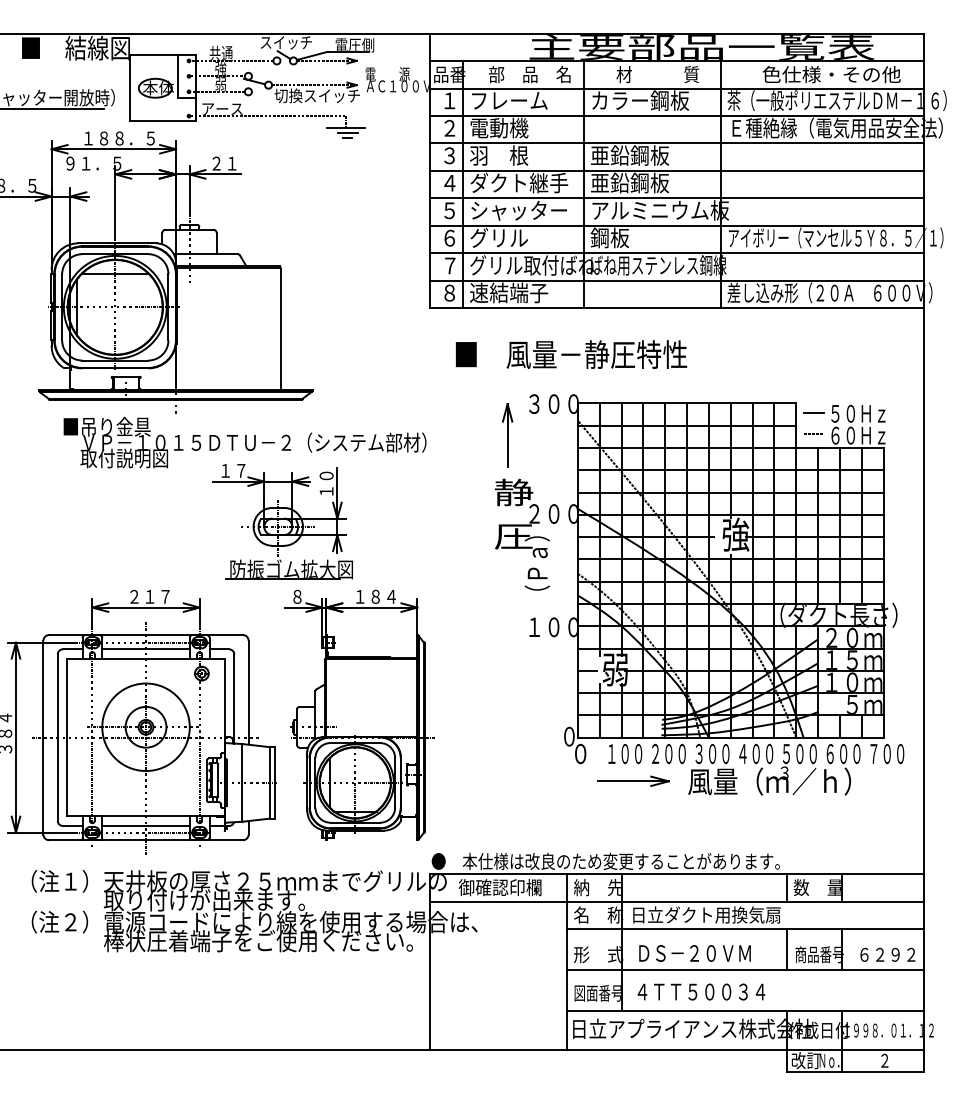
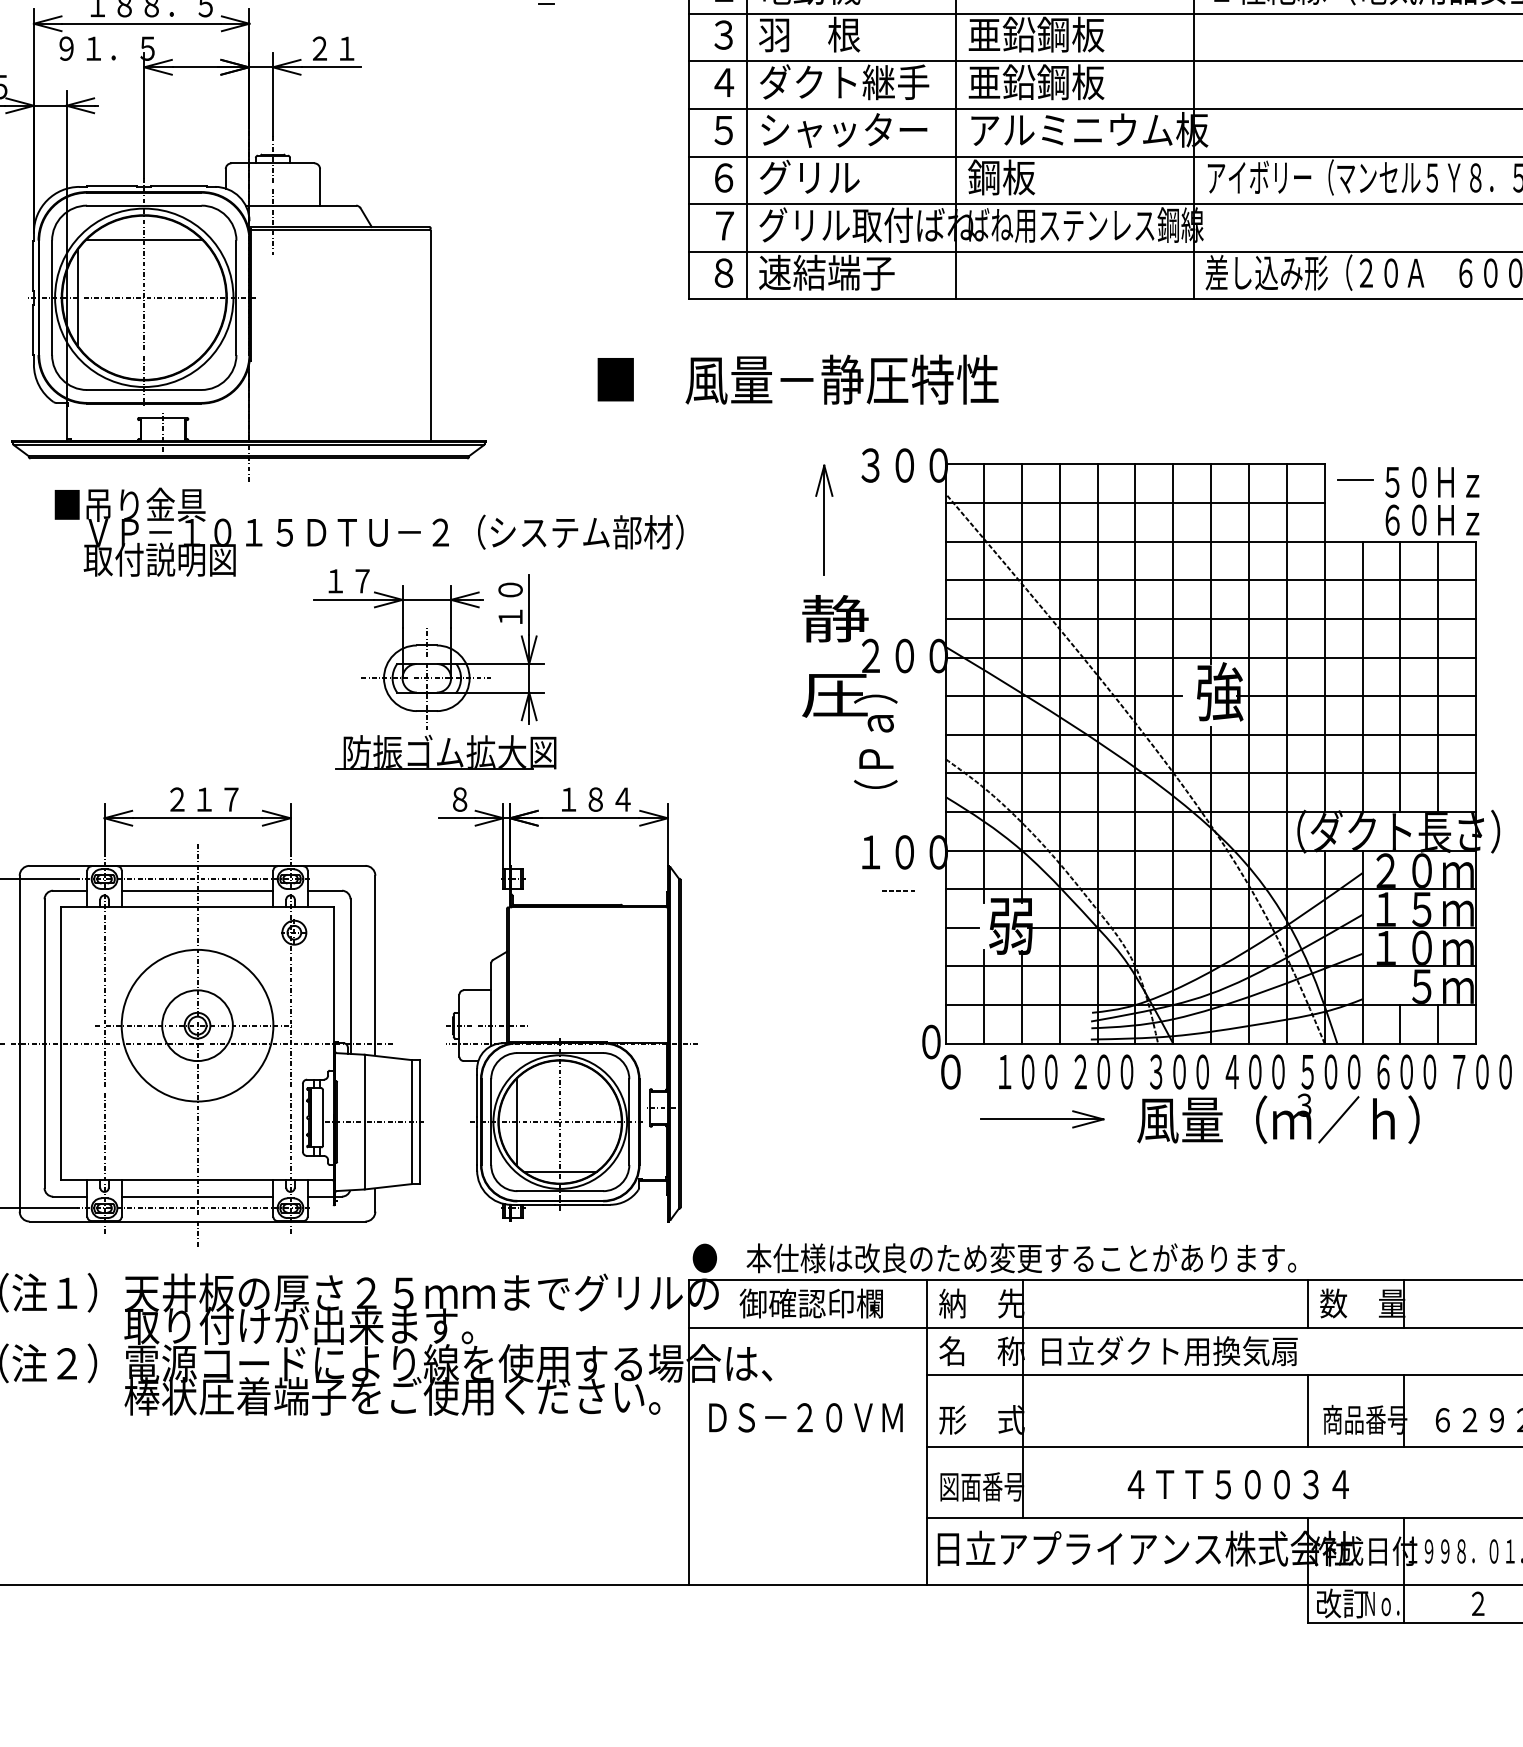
text: (571, 354) -> (798, 379), moved
line: (813, 433) -> (898, 889), moved
text: (694, 953) -> (805, 1417), moved
text: (701, 991) -> (1238, 1483), moved

